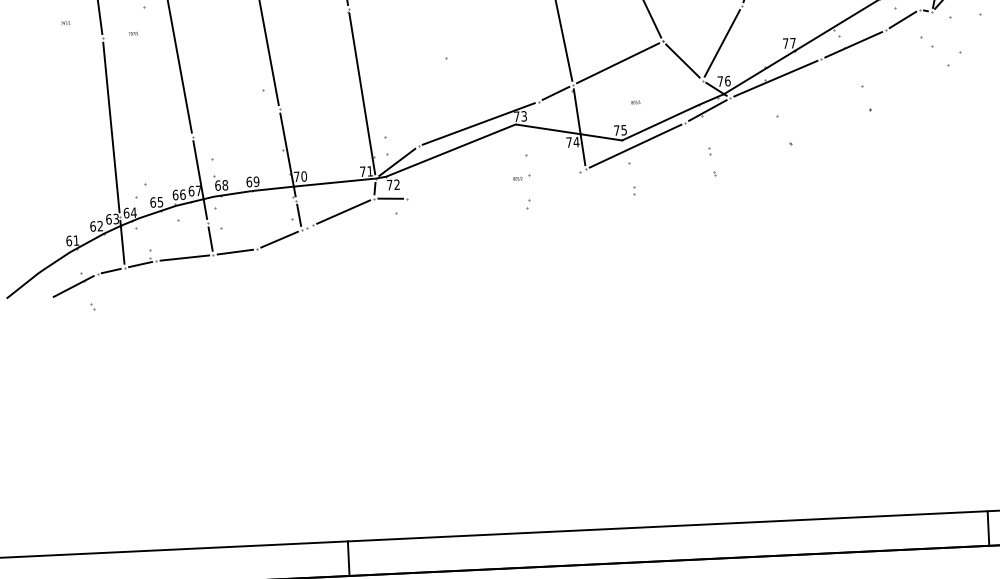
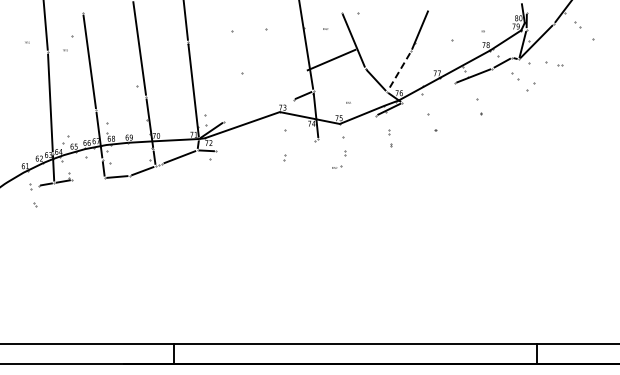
line: (722, 44) -> (399, 72), solid -> dashed
line: (617, 62) -> (331, 59), moved
line: (775, 79) -> (428, 93), removed
line: (478, 123) -> (258, 110), removed
line: (634, 146) -> (346, 127), removed
part: (522, 176) -> (337, 166), moved
line: (184, 257) -> (88, 178), removed
line: (73, 285) -> (24, 191), removed

